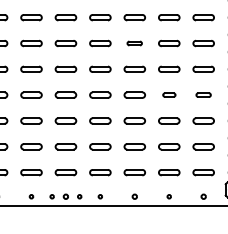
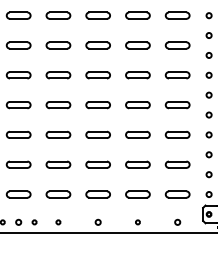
part: (134, 43) -> (97, 45), size x1.43
part: (169, 94) -> (138, 104), size x1.67
part: (203, 94) -> (177, 104), size x1.43

